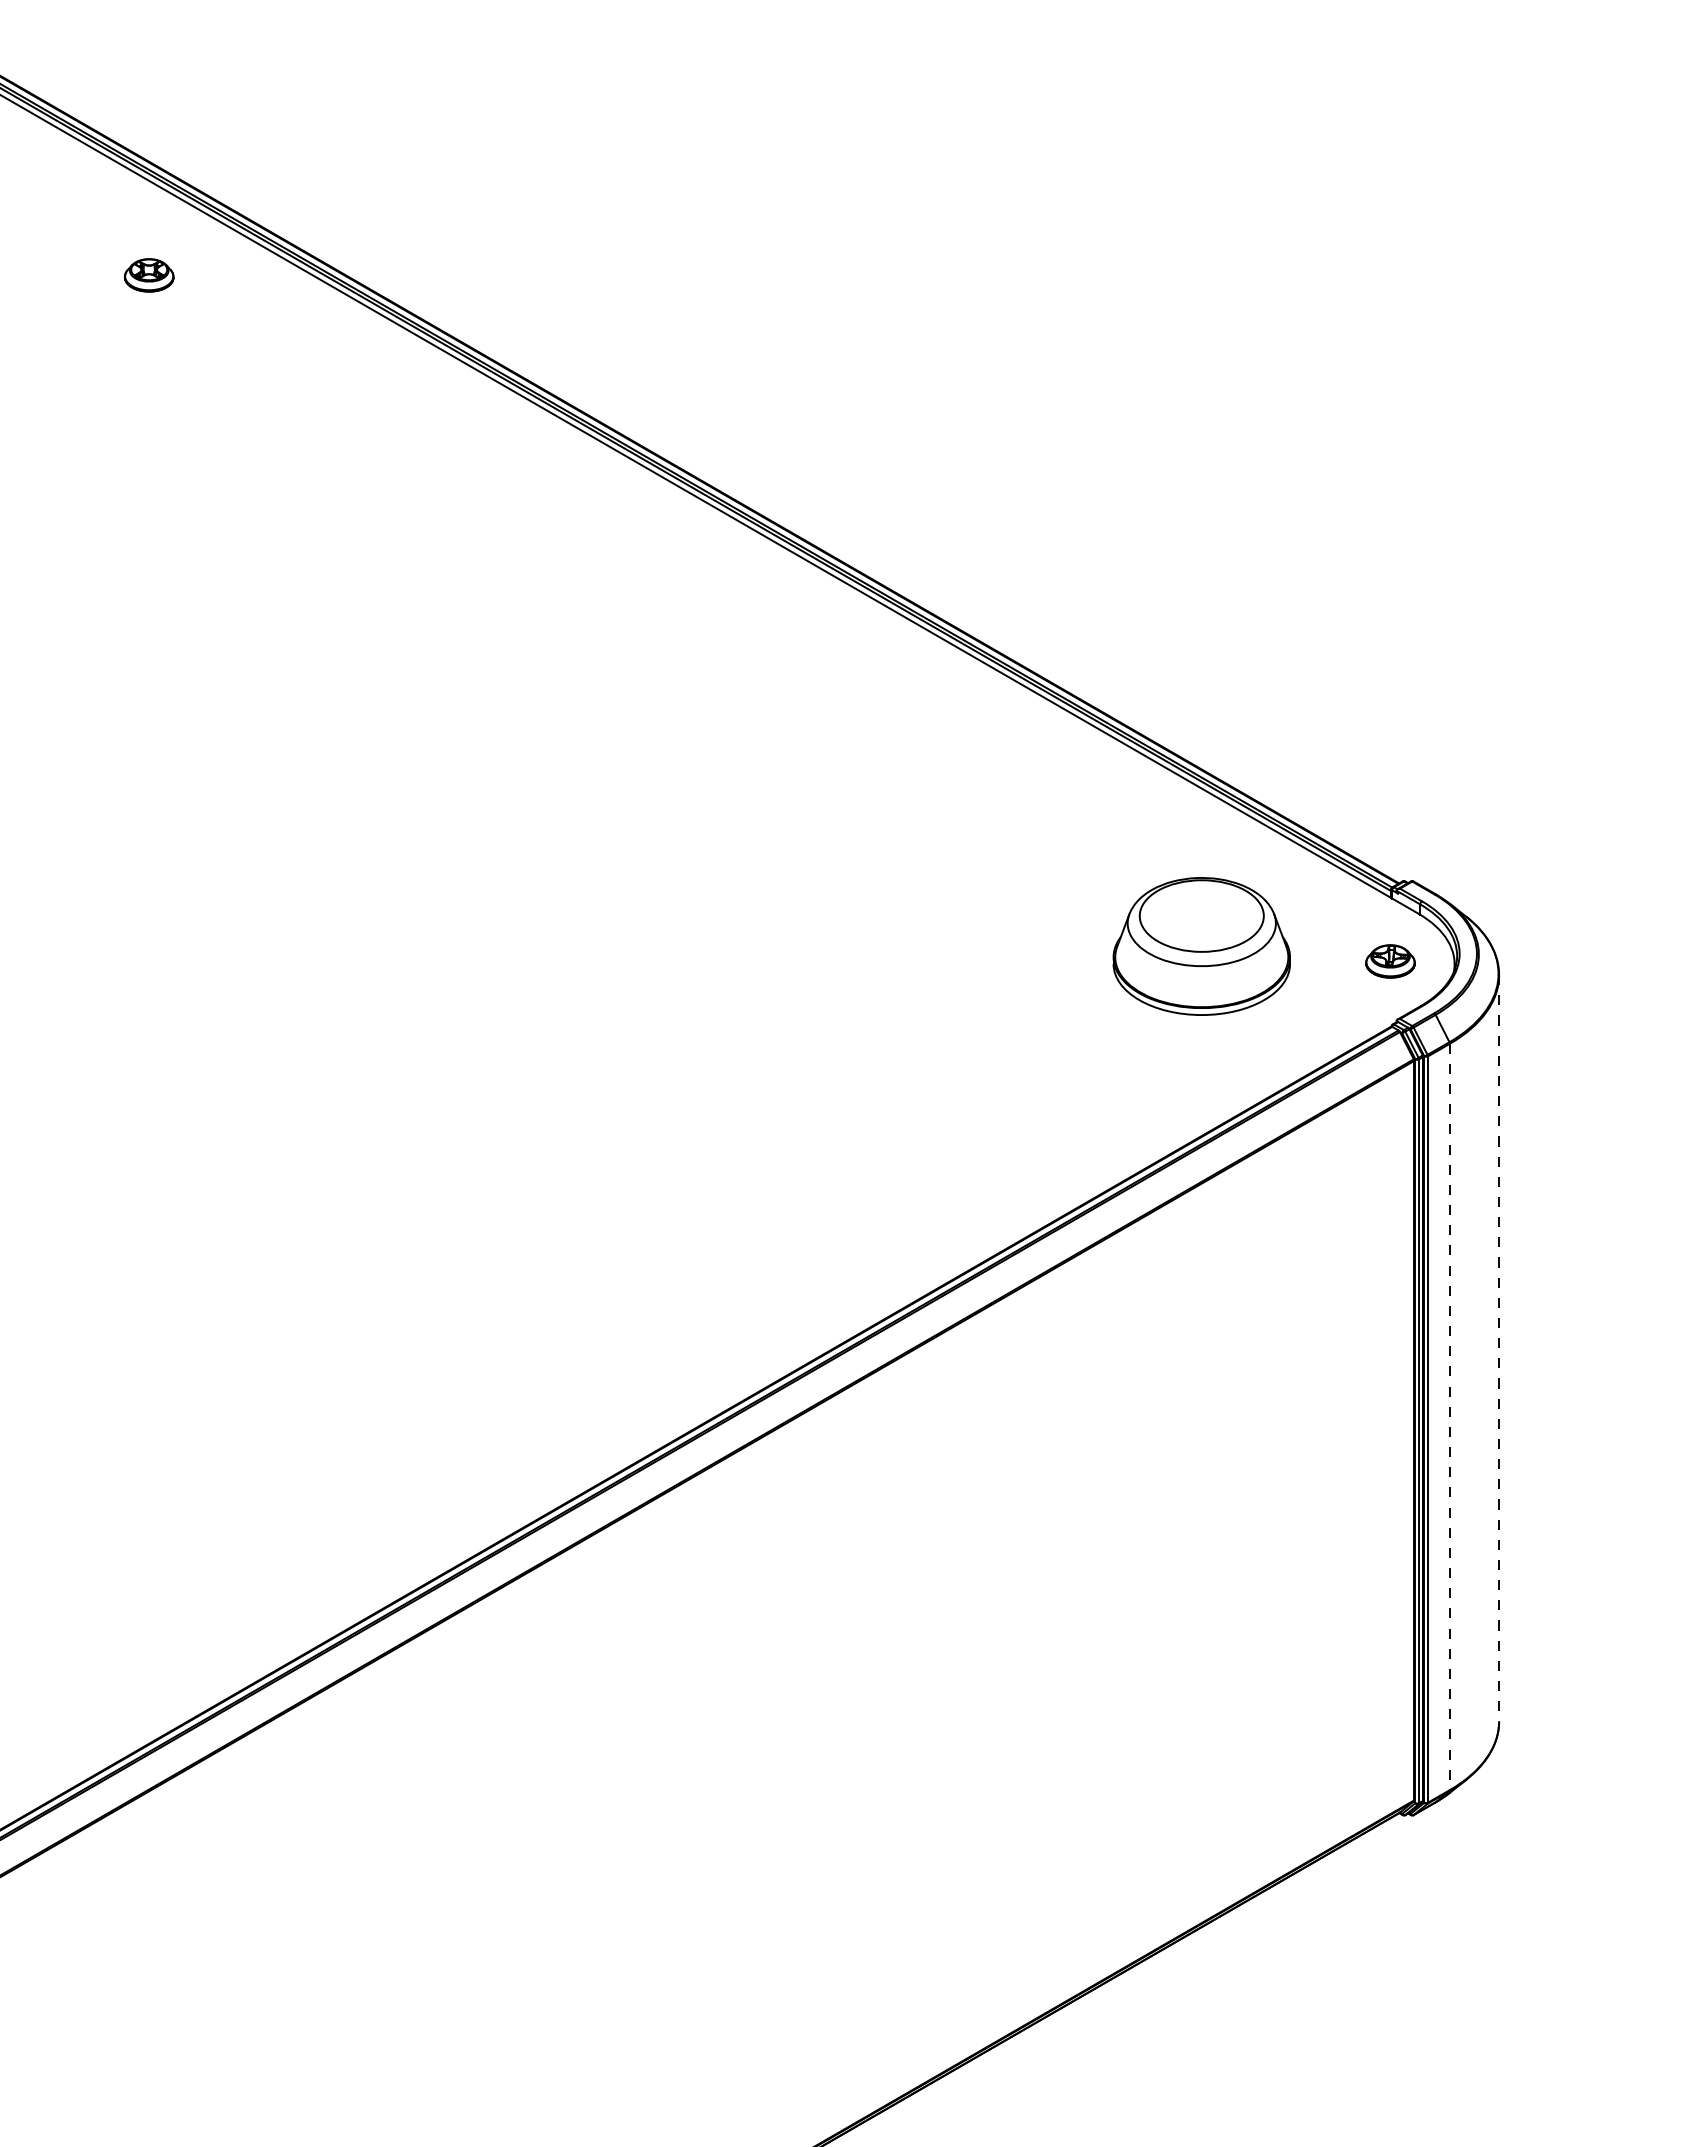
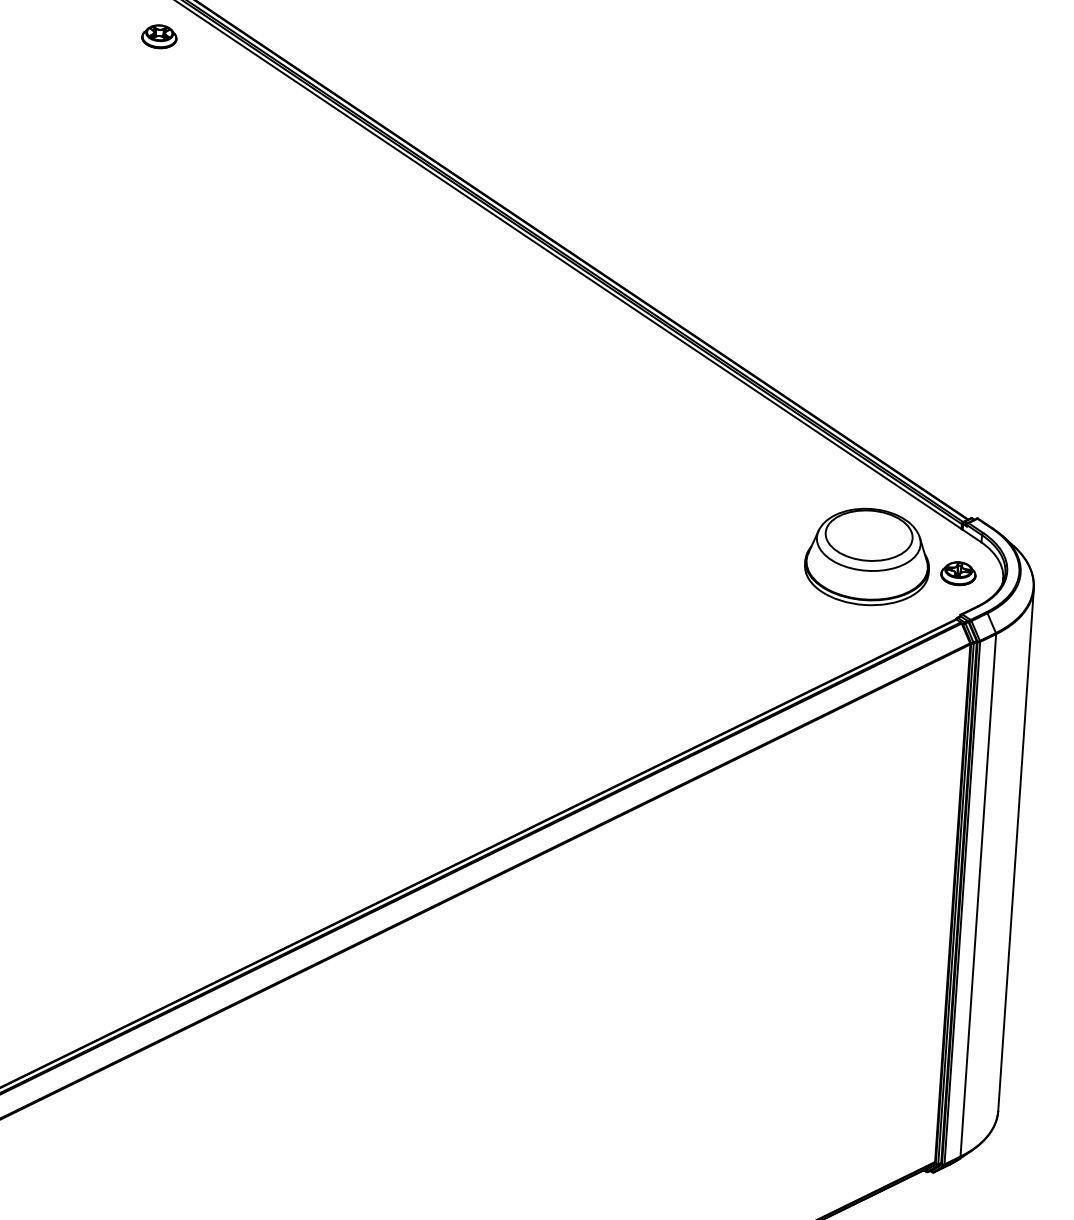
part: (148, 275) -> (158, 36), moved
part: (1201, 946) -> (867, 556), moved
line: (1499, 1348) -> (1016, 849), dashed -> solid
line: (1449, 1417) -> (978, 895), dashed -> solid

